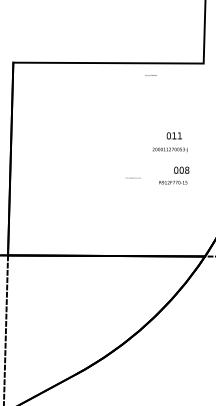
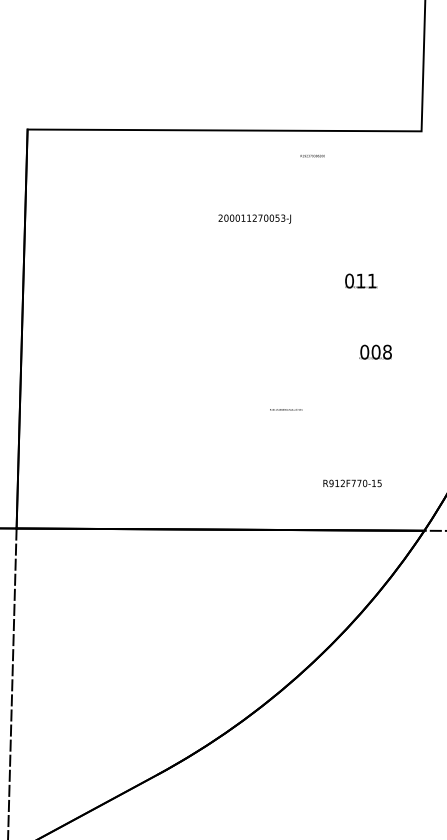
text: (169, 149) -> (253, 218), moved
text: (132, 177) -> (284, 408), moved
text: (173, 182) -> (352, 483), moved

